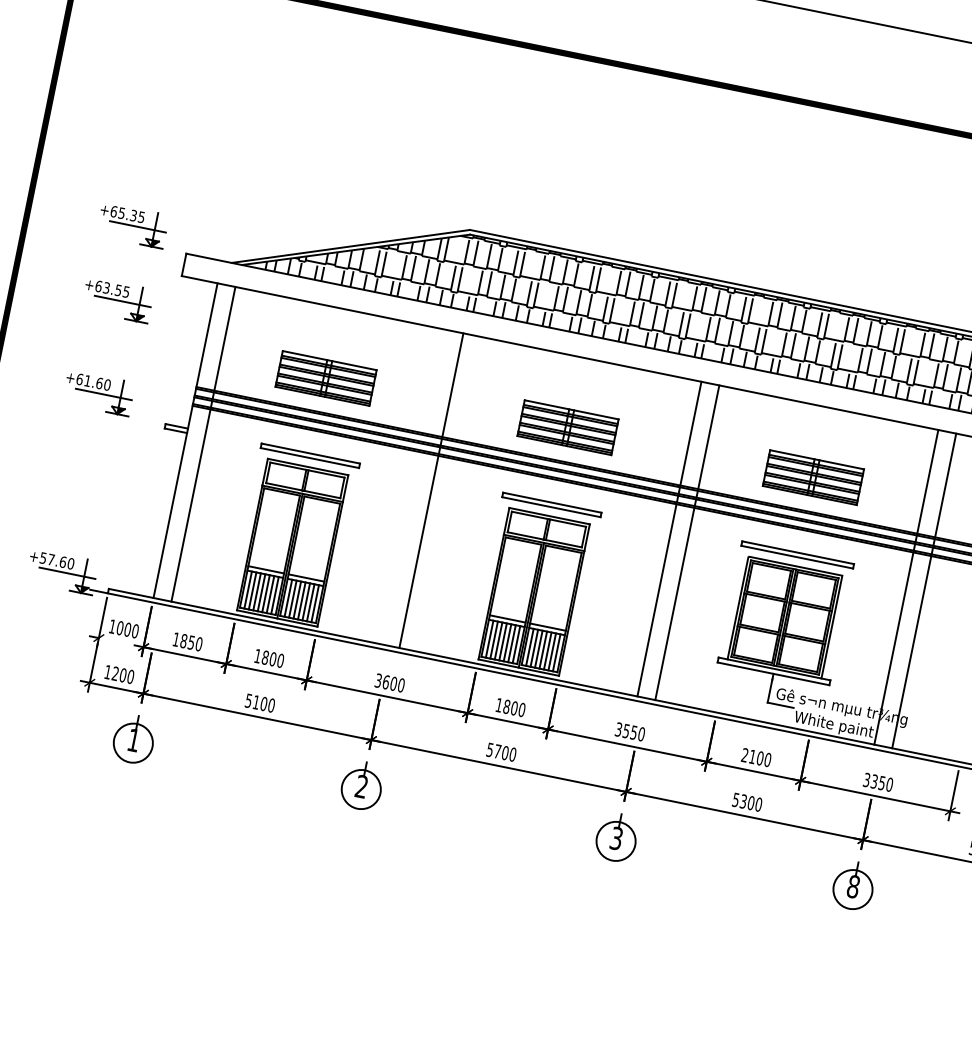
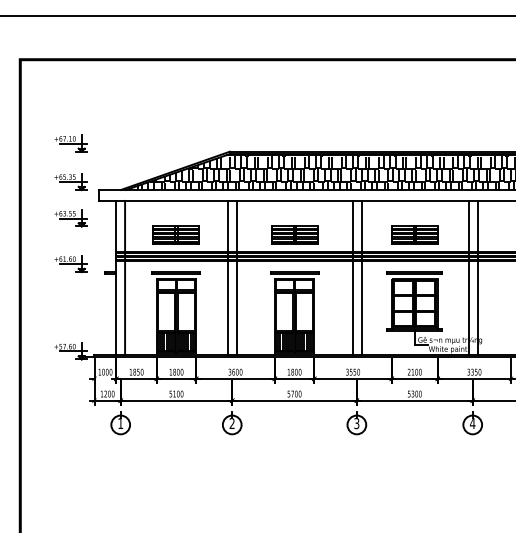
part: (147, 146) -> (70, 143), added
line: (414, 486) -> (228, 277), added
text: (853, 886) -> (472, 423), 8 -> 4

